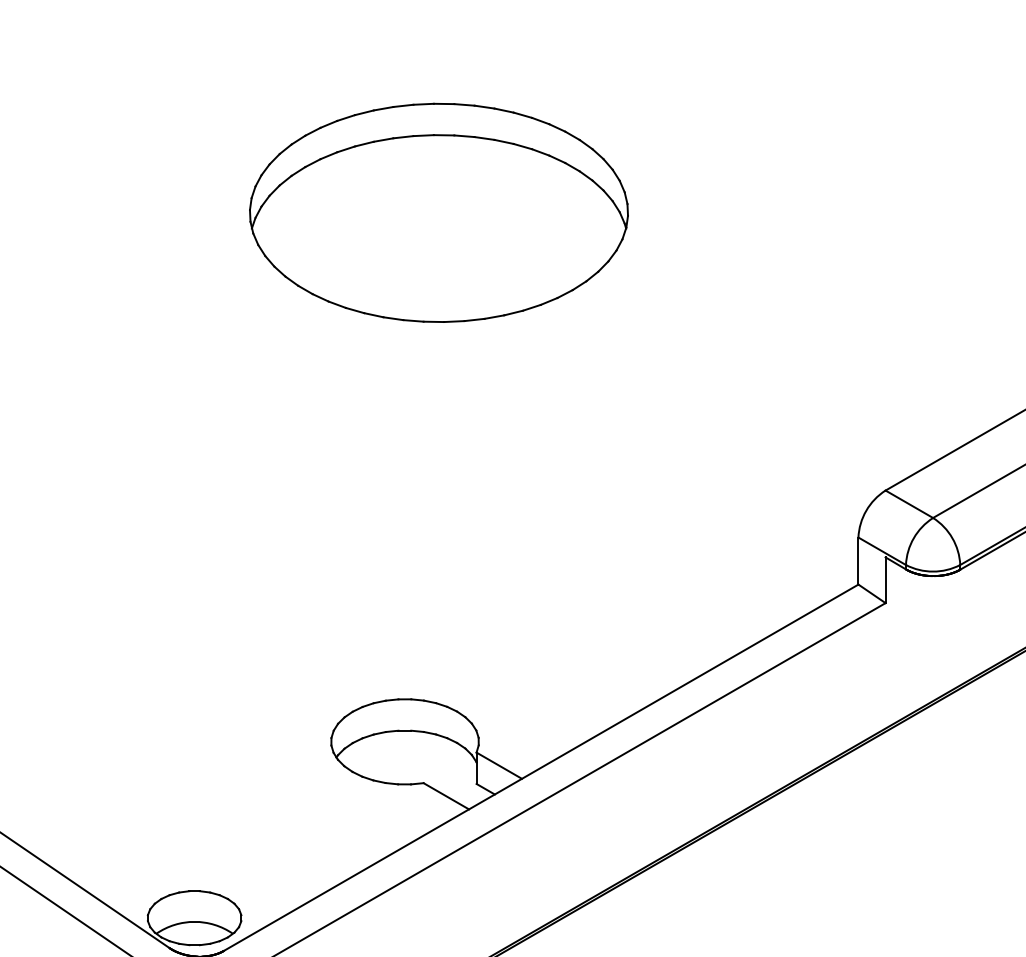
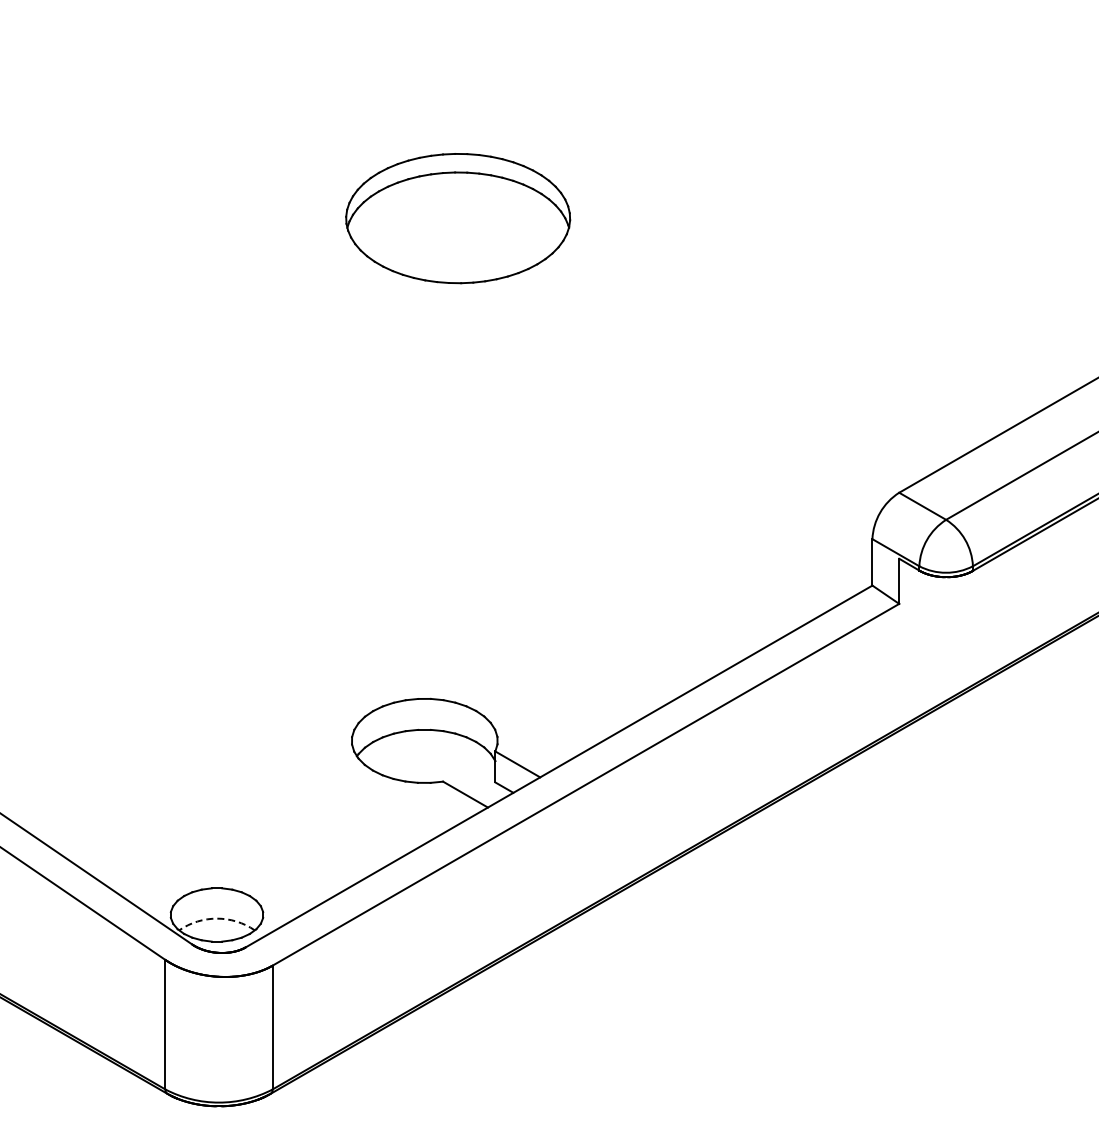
part: (438, 212) -> (457, 218), size x0.6
arc: (195, 921) -> (217, 918), solid -> dashed

